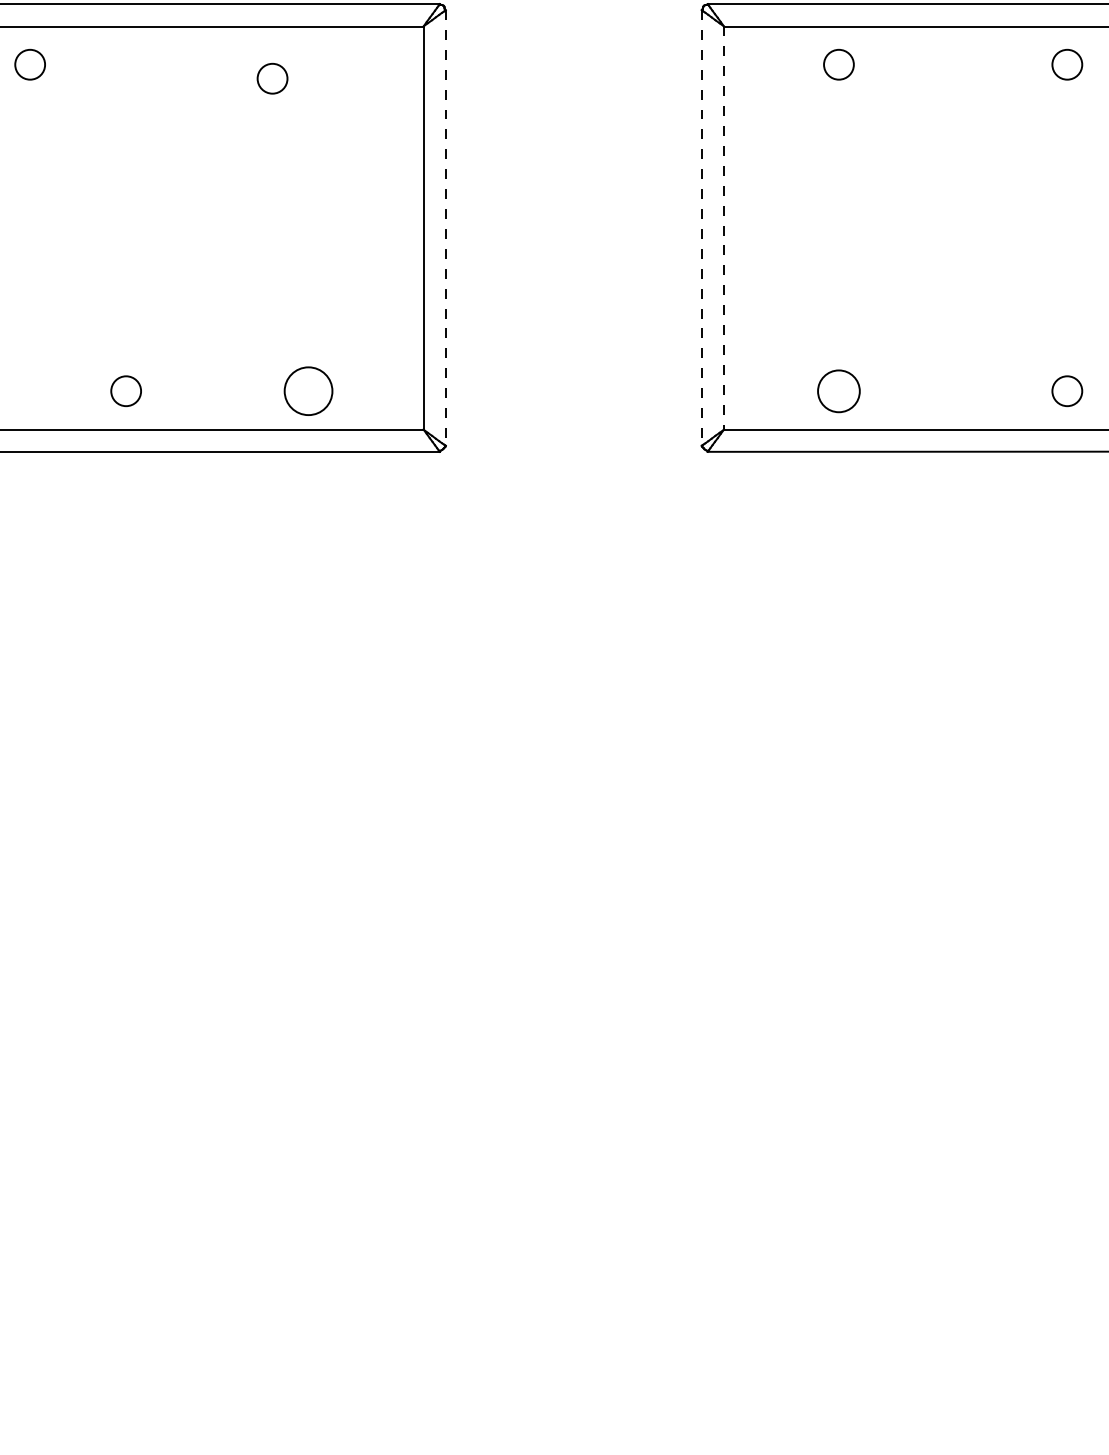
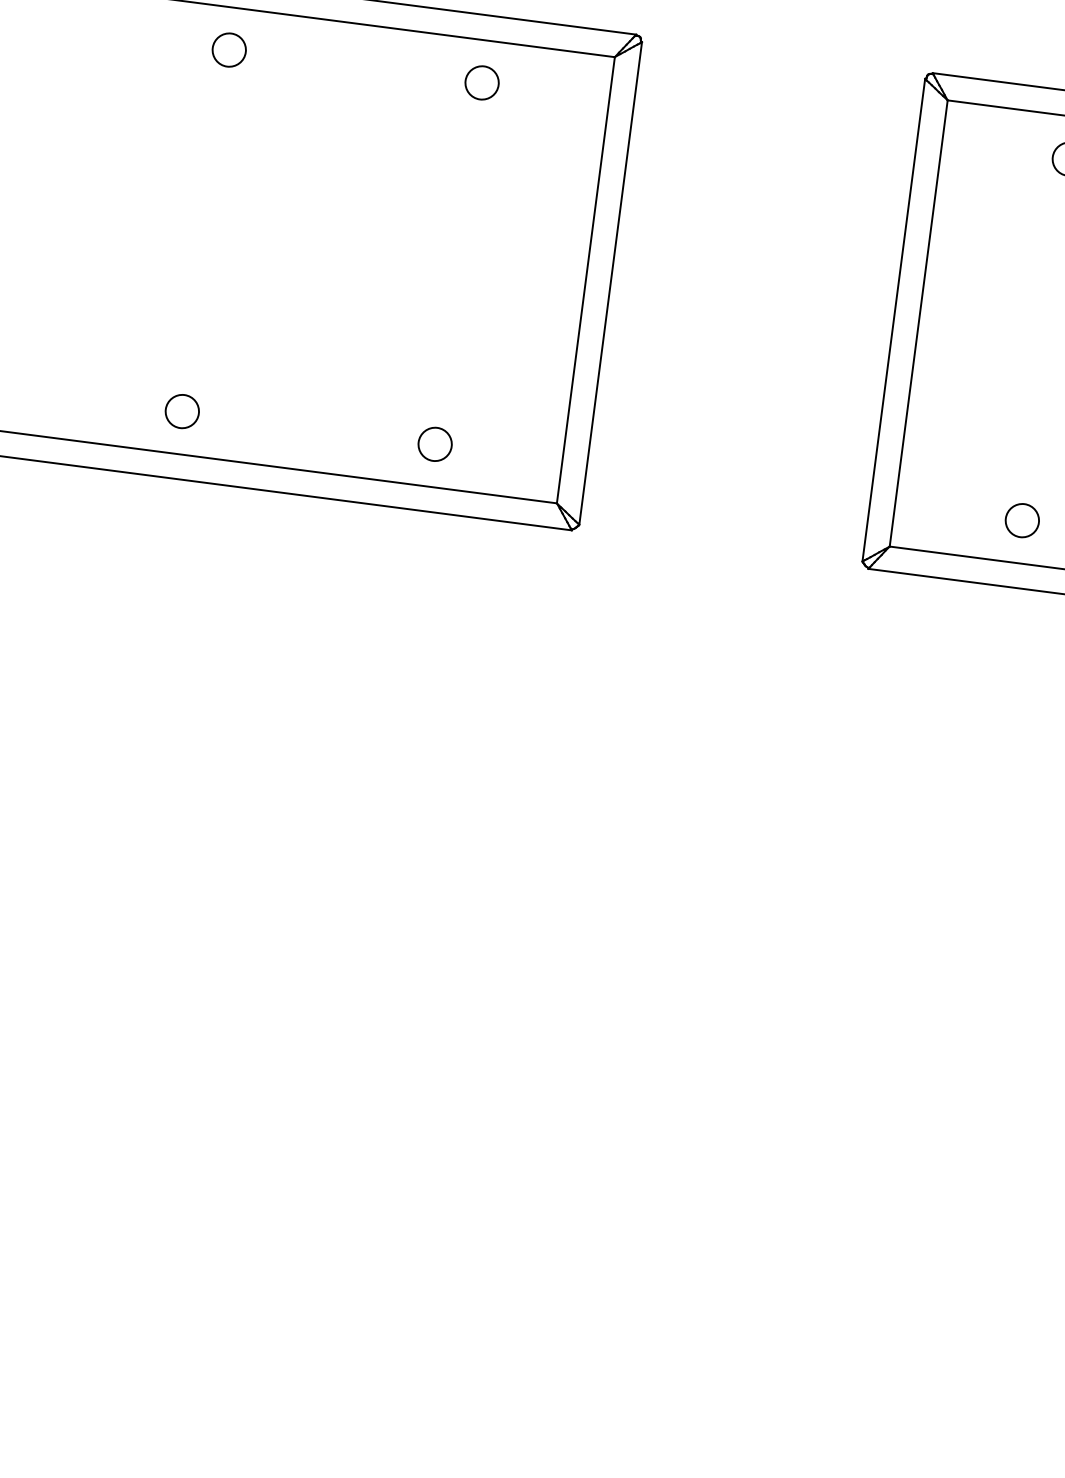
circle: (29, 64) -> (228, 49), moved
circle: (272, 78) -> (482, 82), moved
line: (445, 228) -> (610, 283), dashed -> solid
line: (701, 228) -> (893, 320), dashed -> solid
line: (724, 228) -> (919, 324), dashed -> solid
circle: (125, 390) -> (181, 410), moved
circle: (838, 390) -> (1021, 519), size x0.71
circle: (308, 391) -> (435, 444), size x0.62

